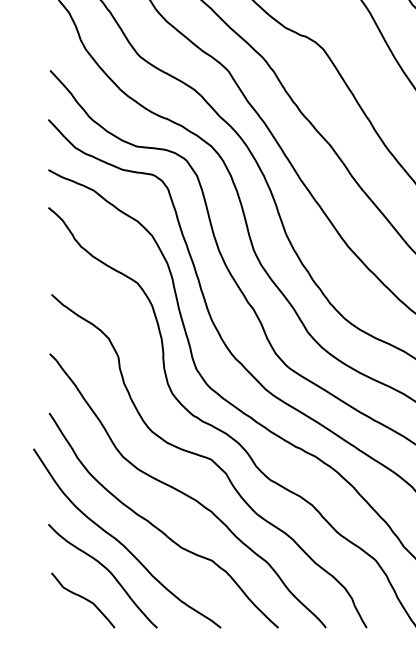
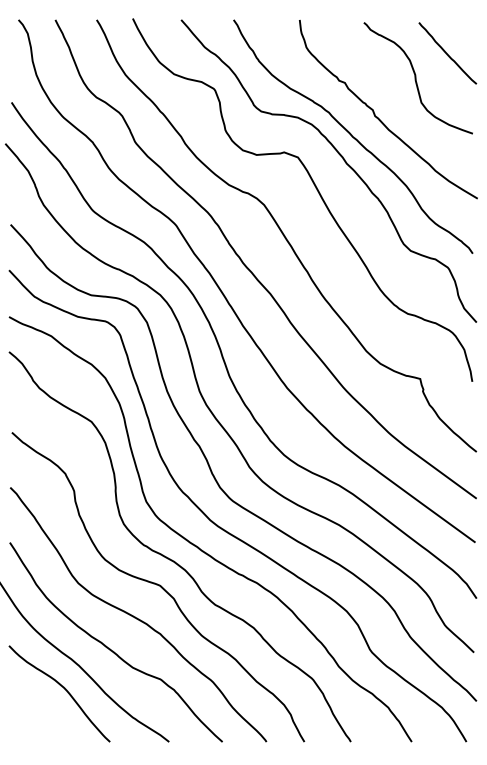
curve: (84, 599) -> (42, 715), removed

